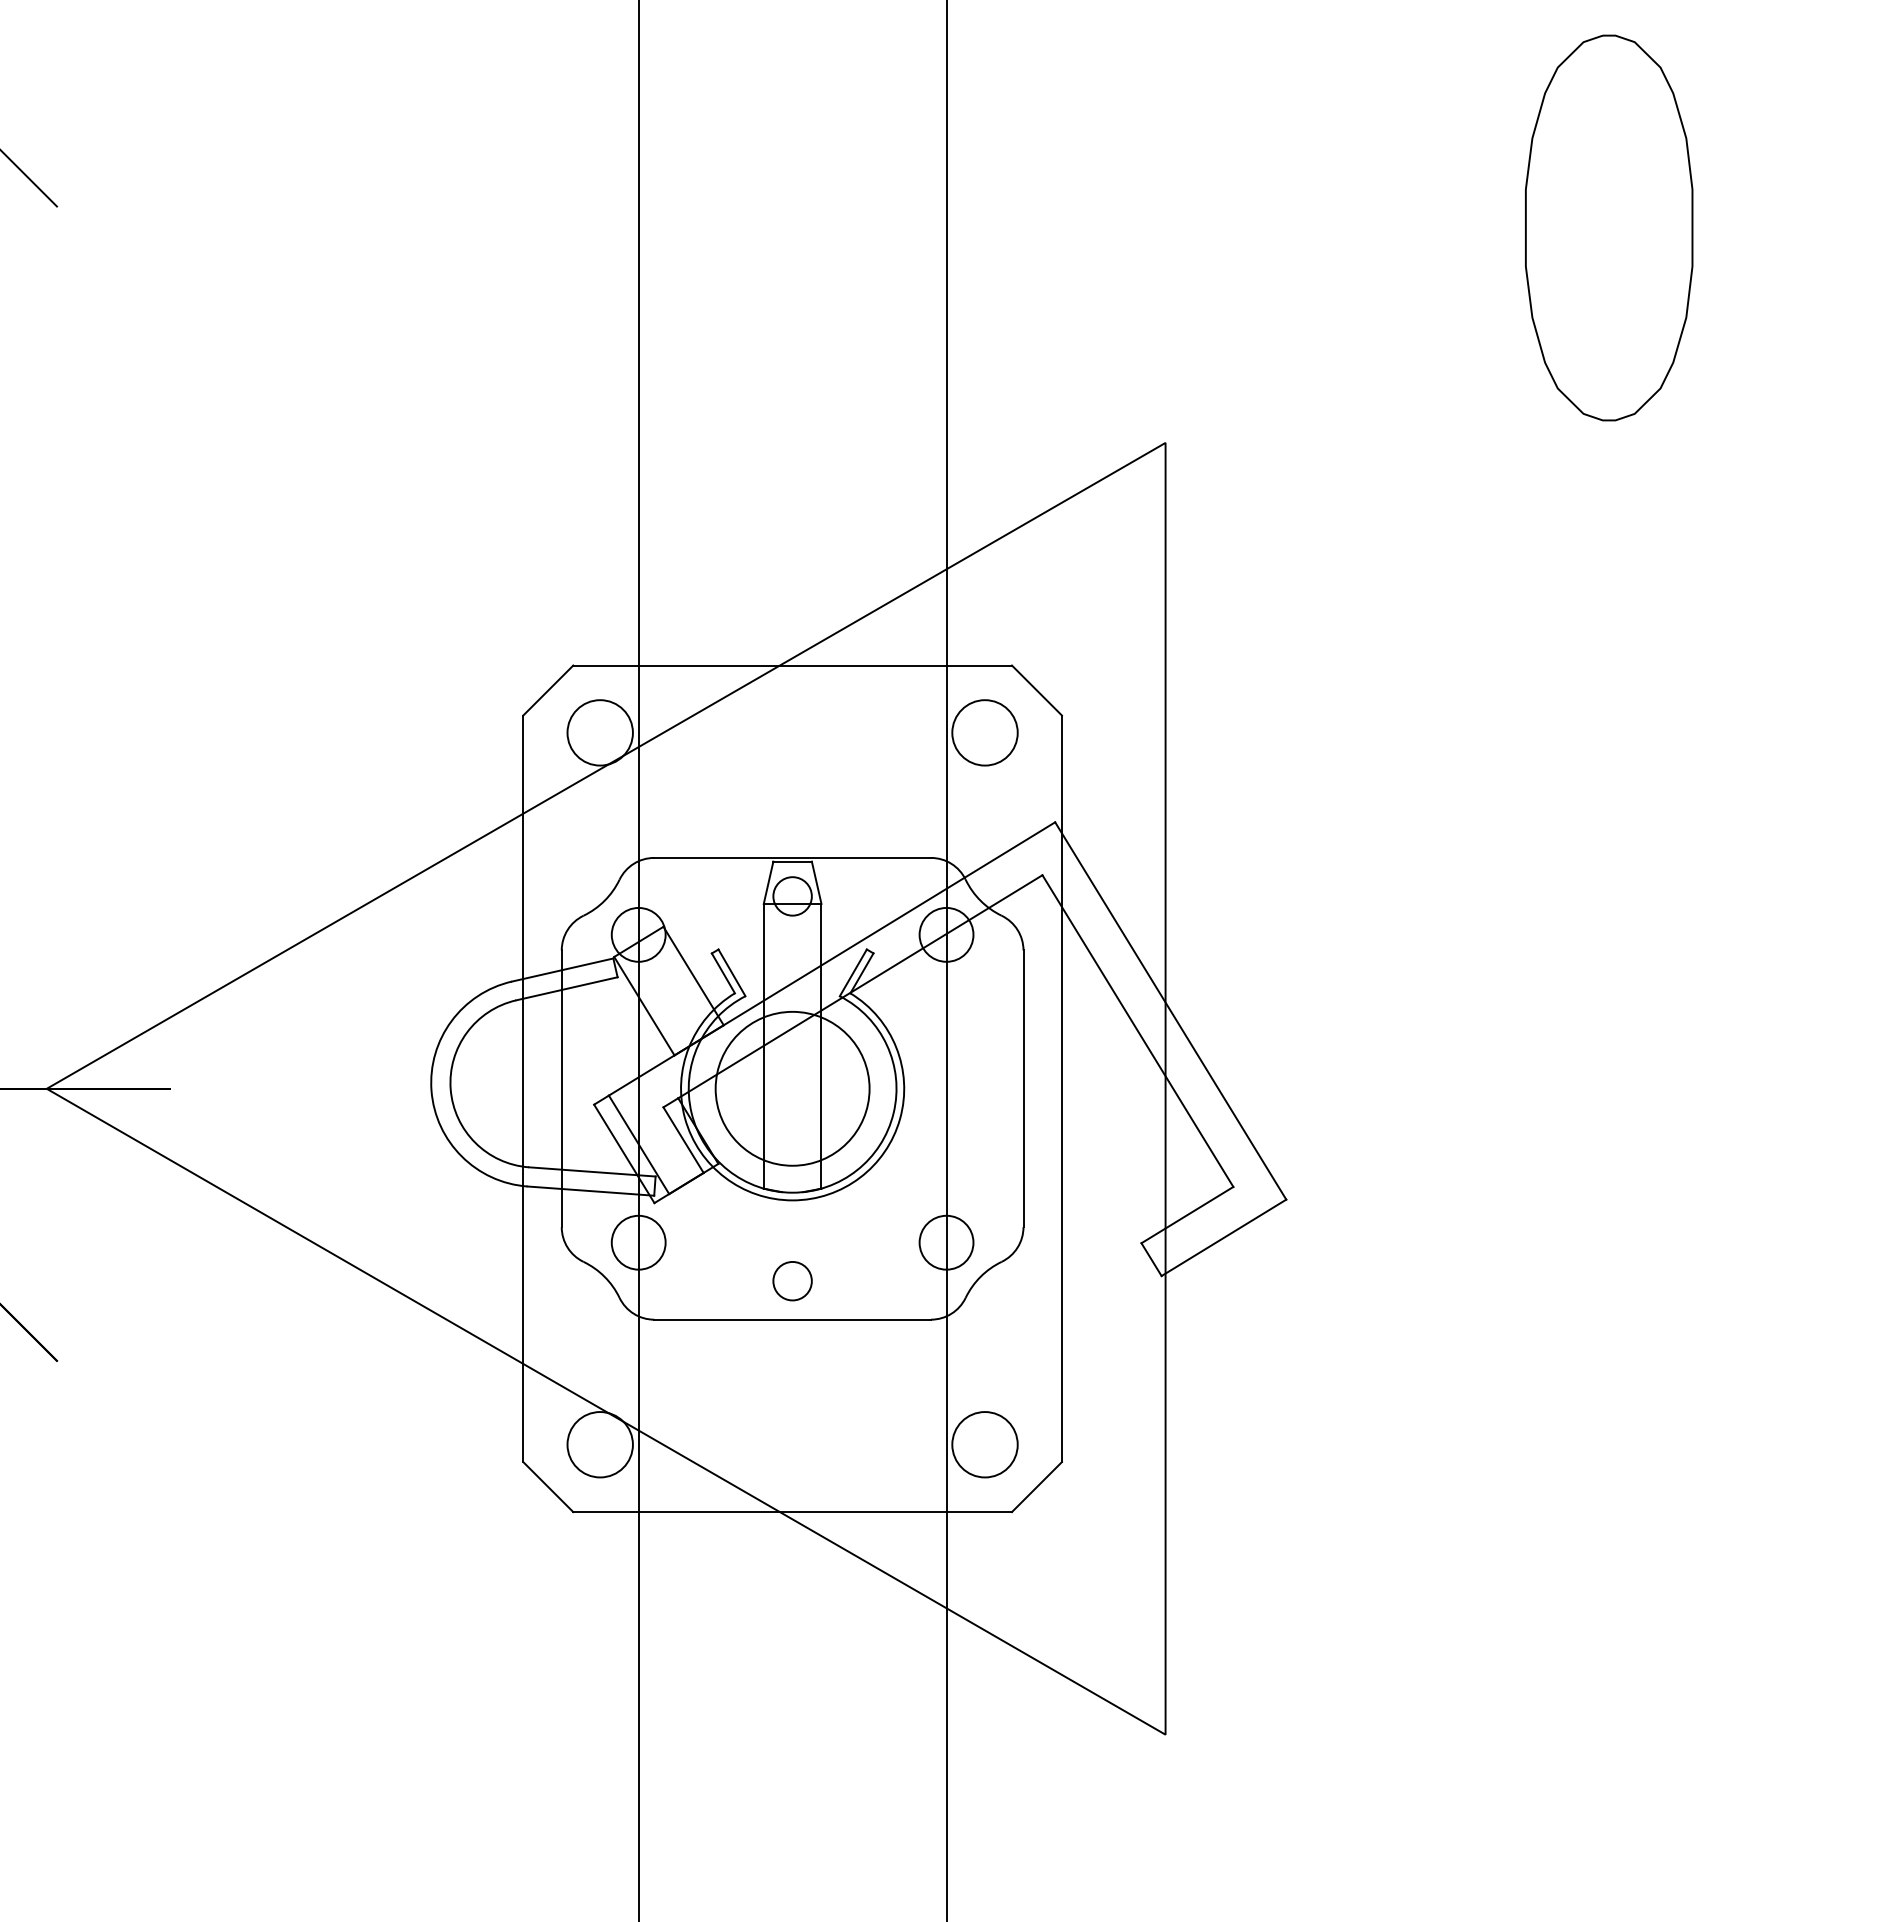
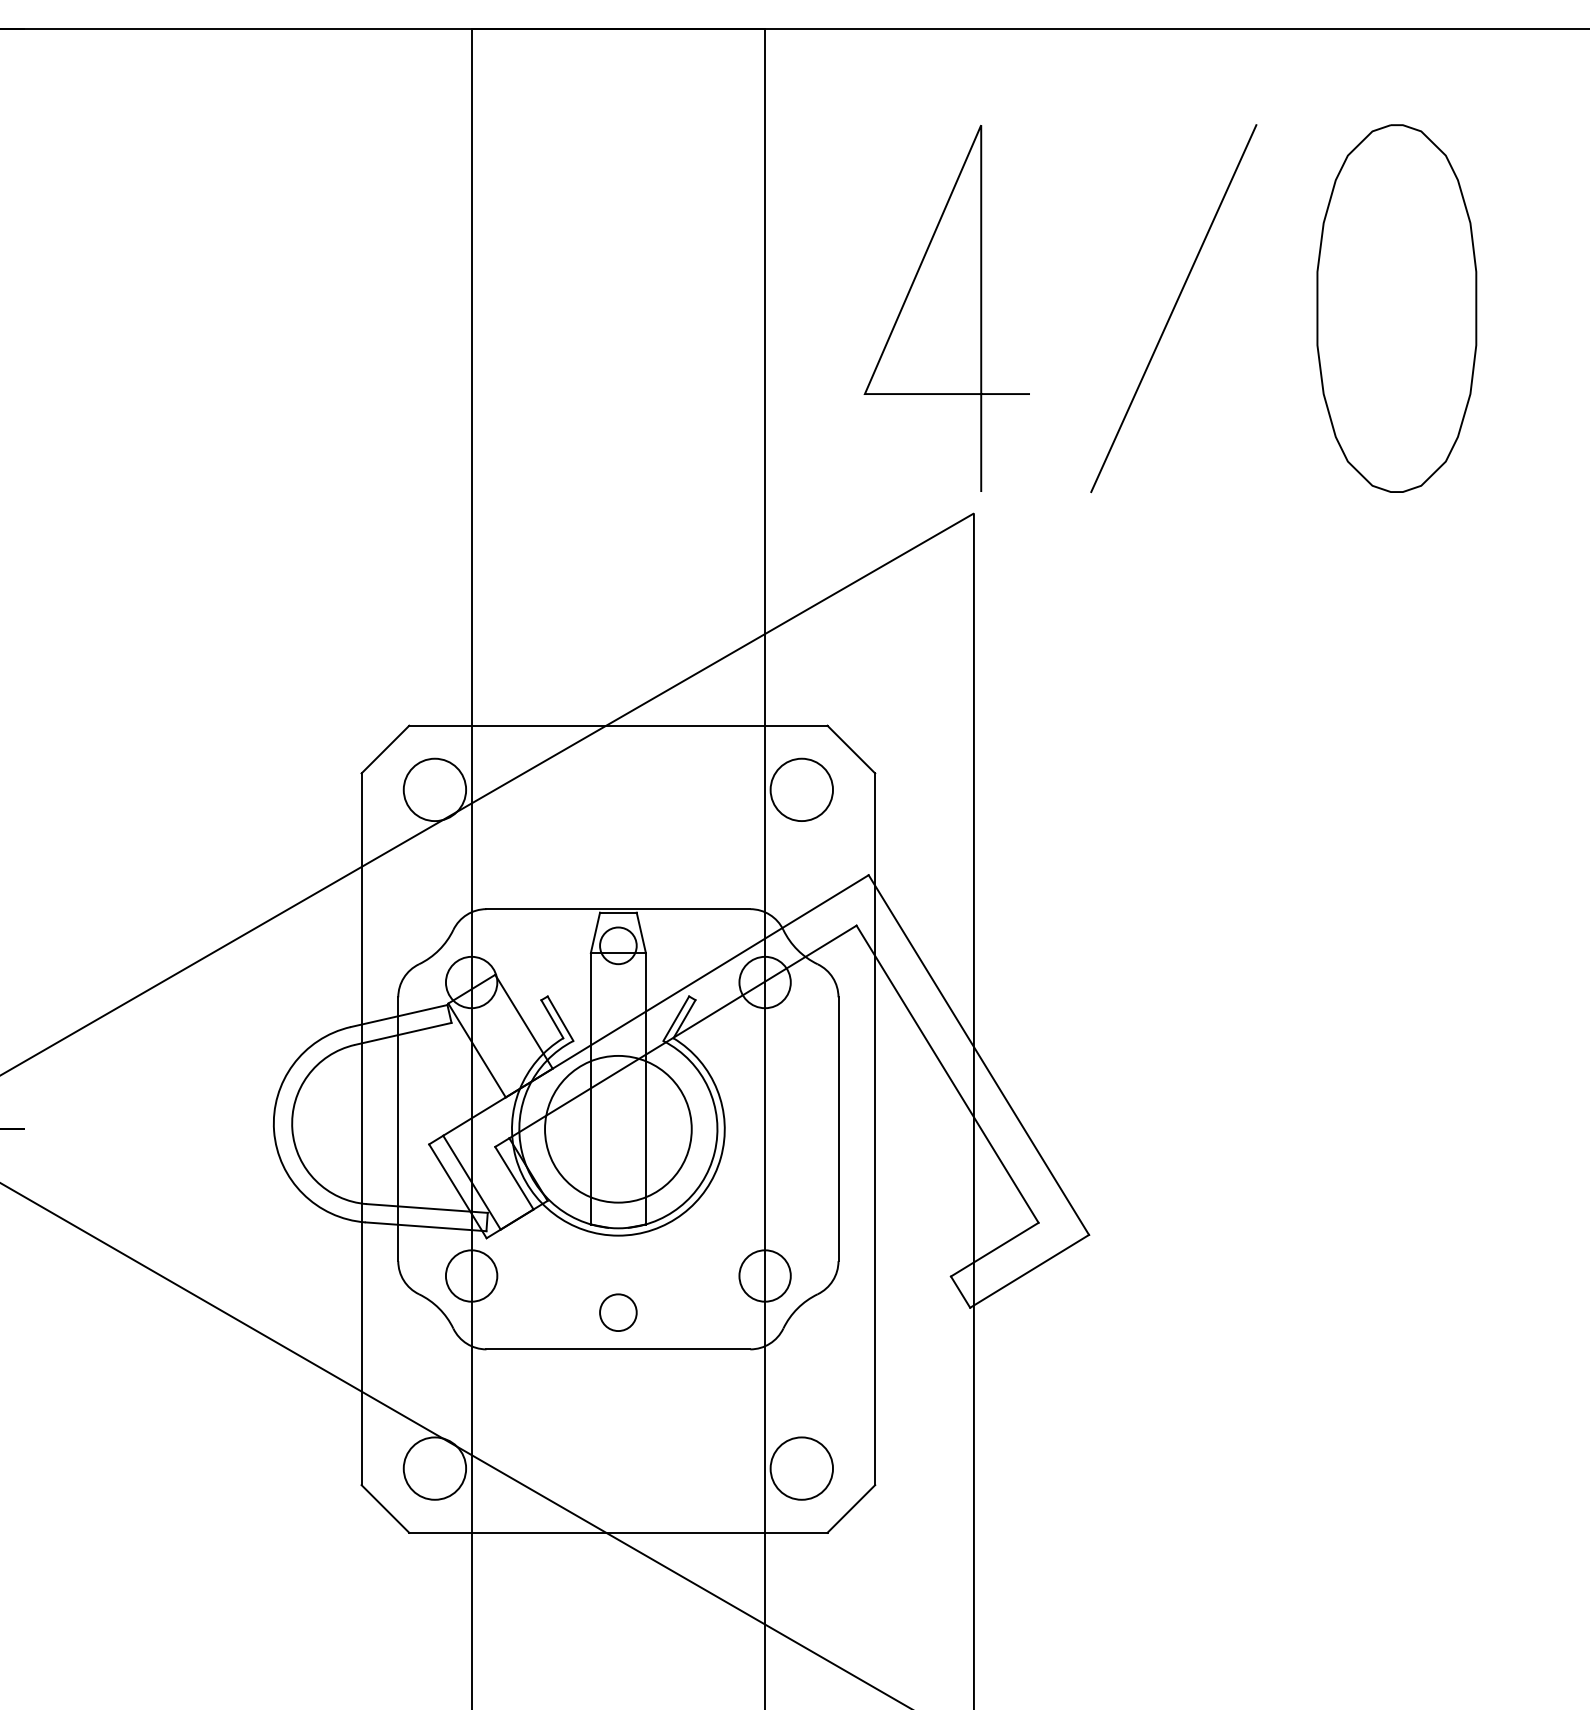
line: (1172, 227) -> (980, 308), added
line: (1374, 227) -> (1173, 308), added

